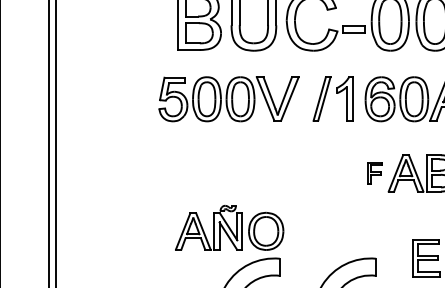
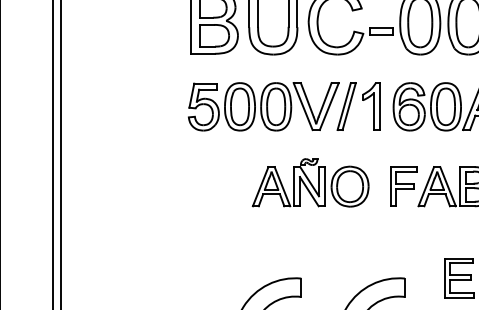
part: (228, 99) -> (263, 107), moved
part: (374, 173) -> (403, 186), size x1.67
part: (229, 227) -> (310, 182), moved

